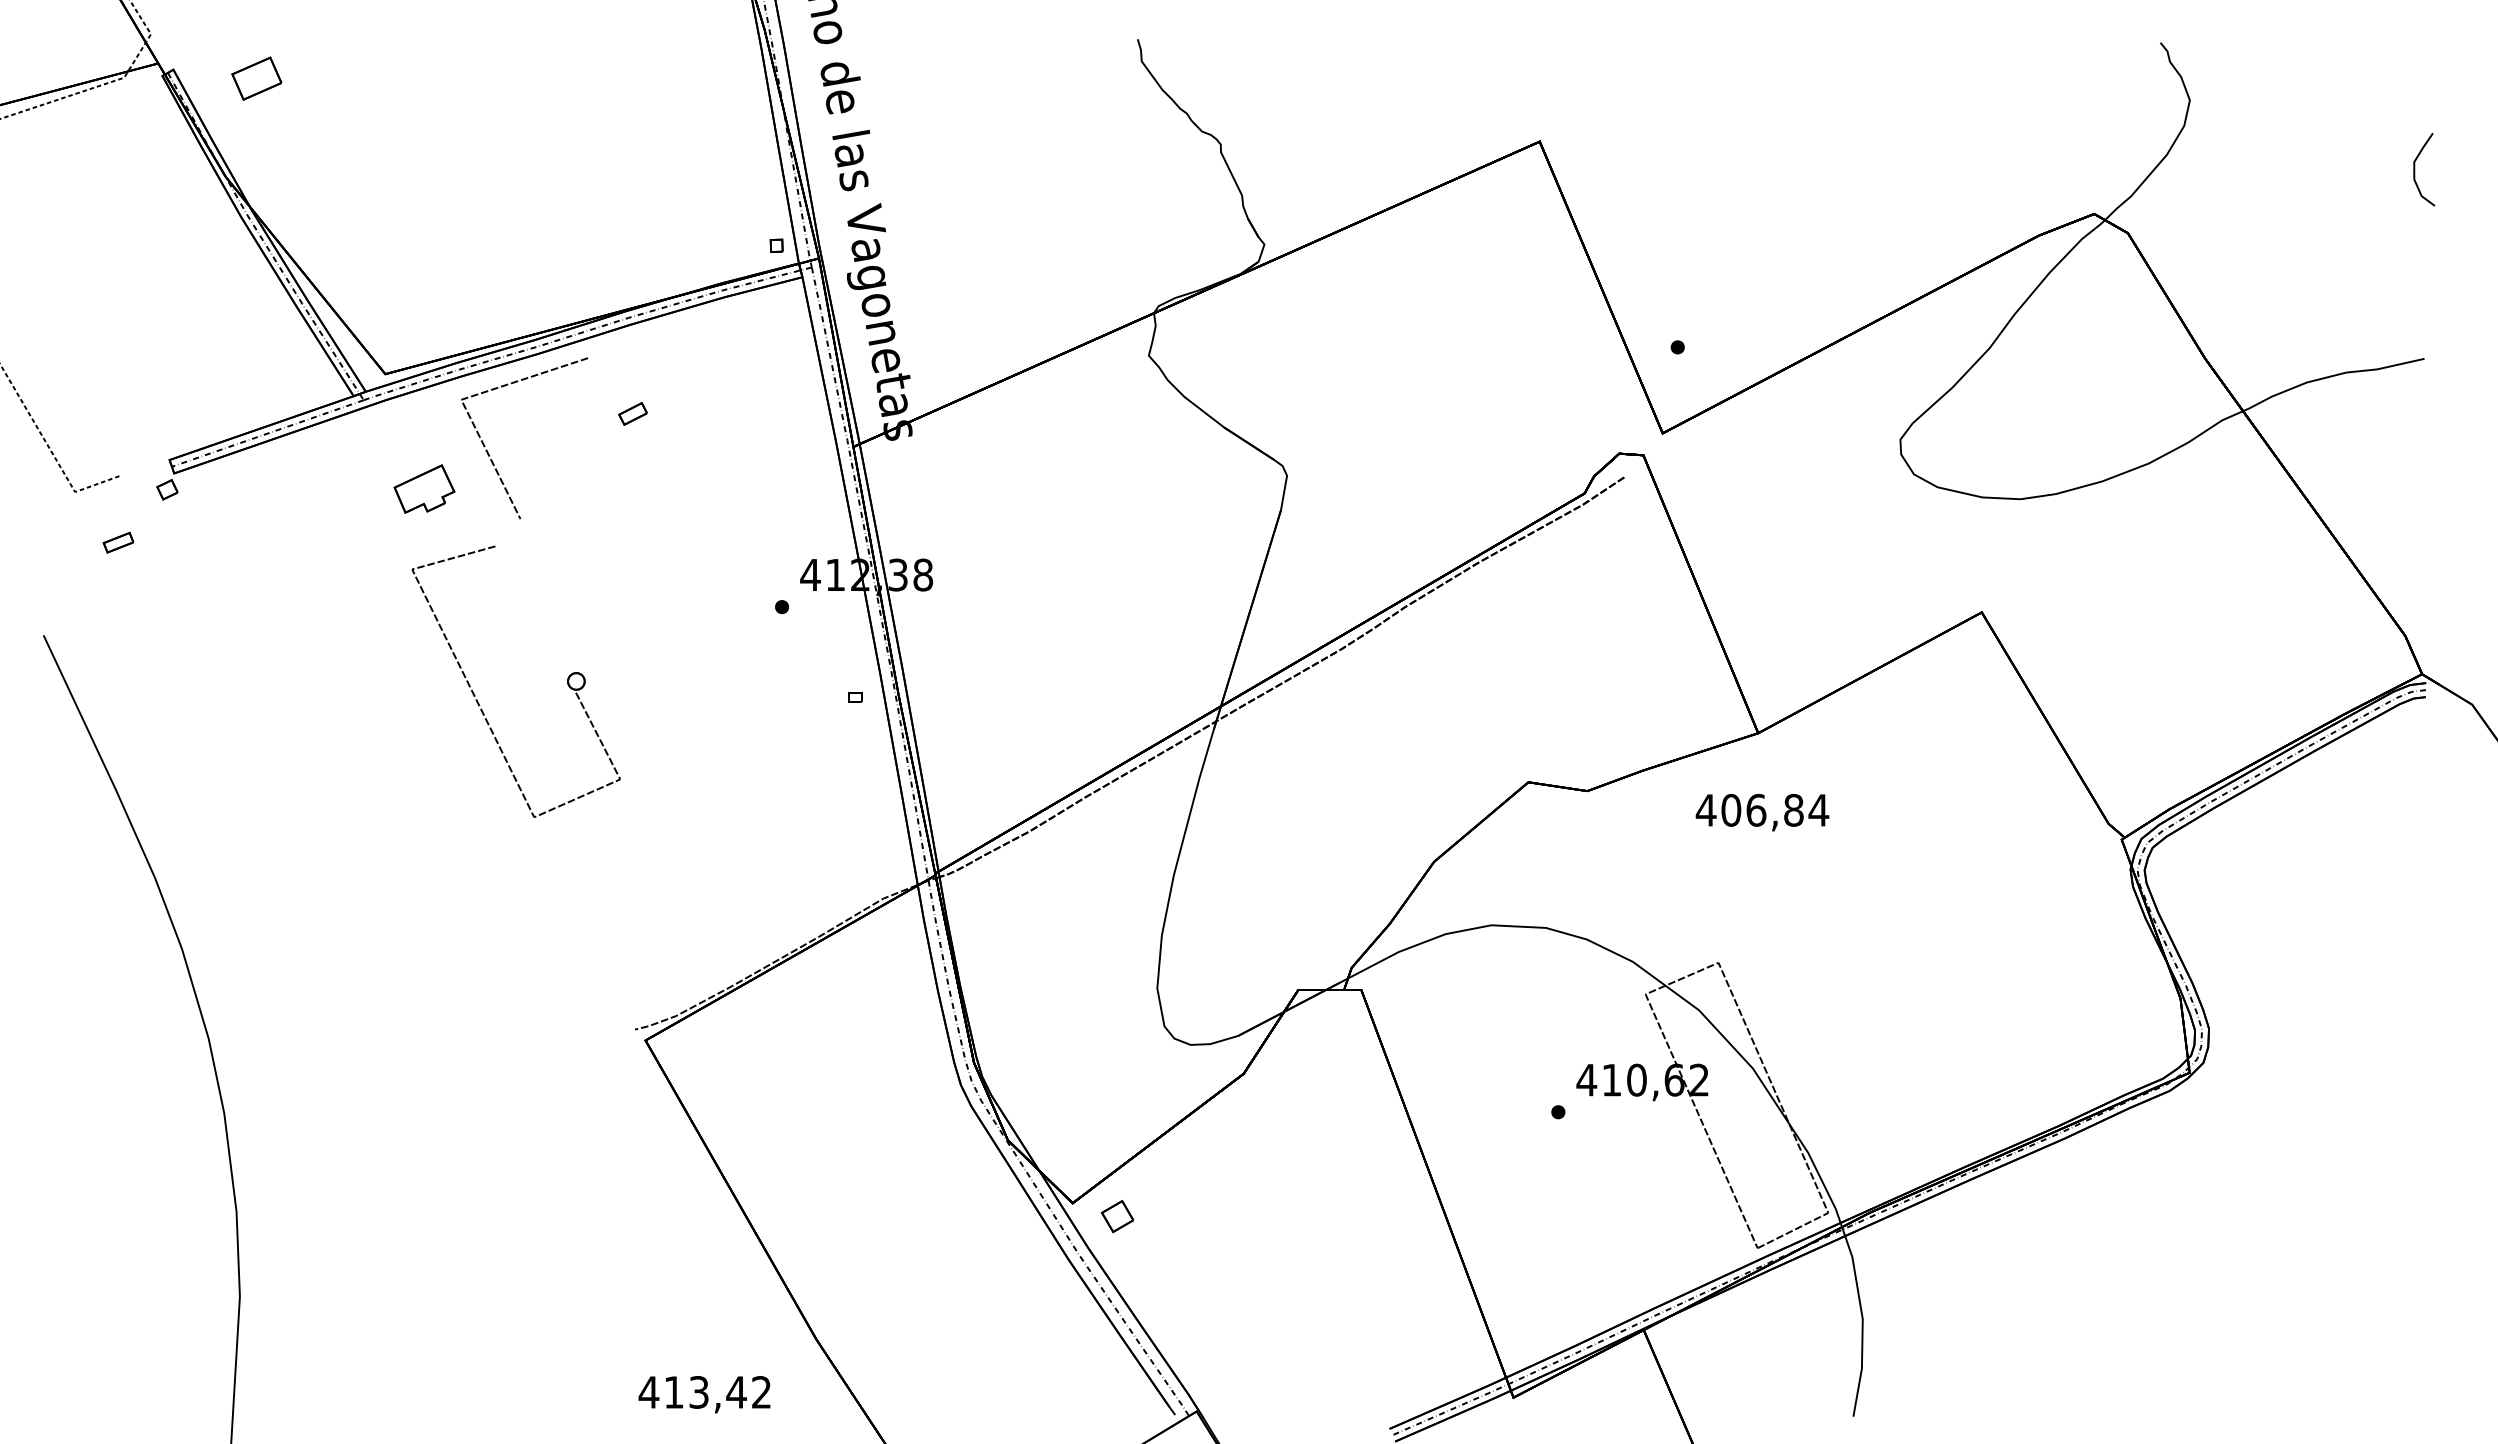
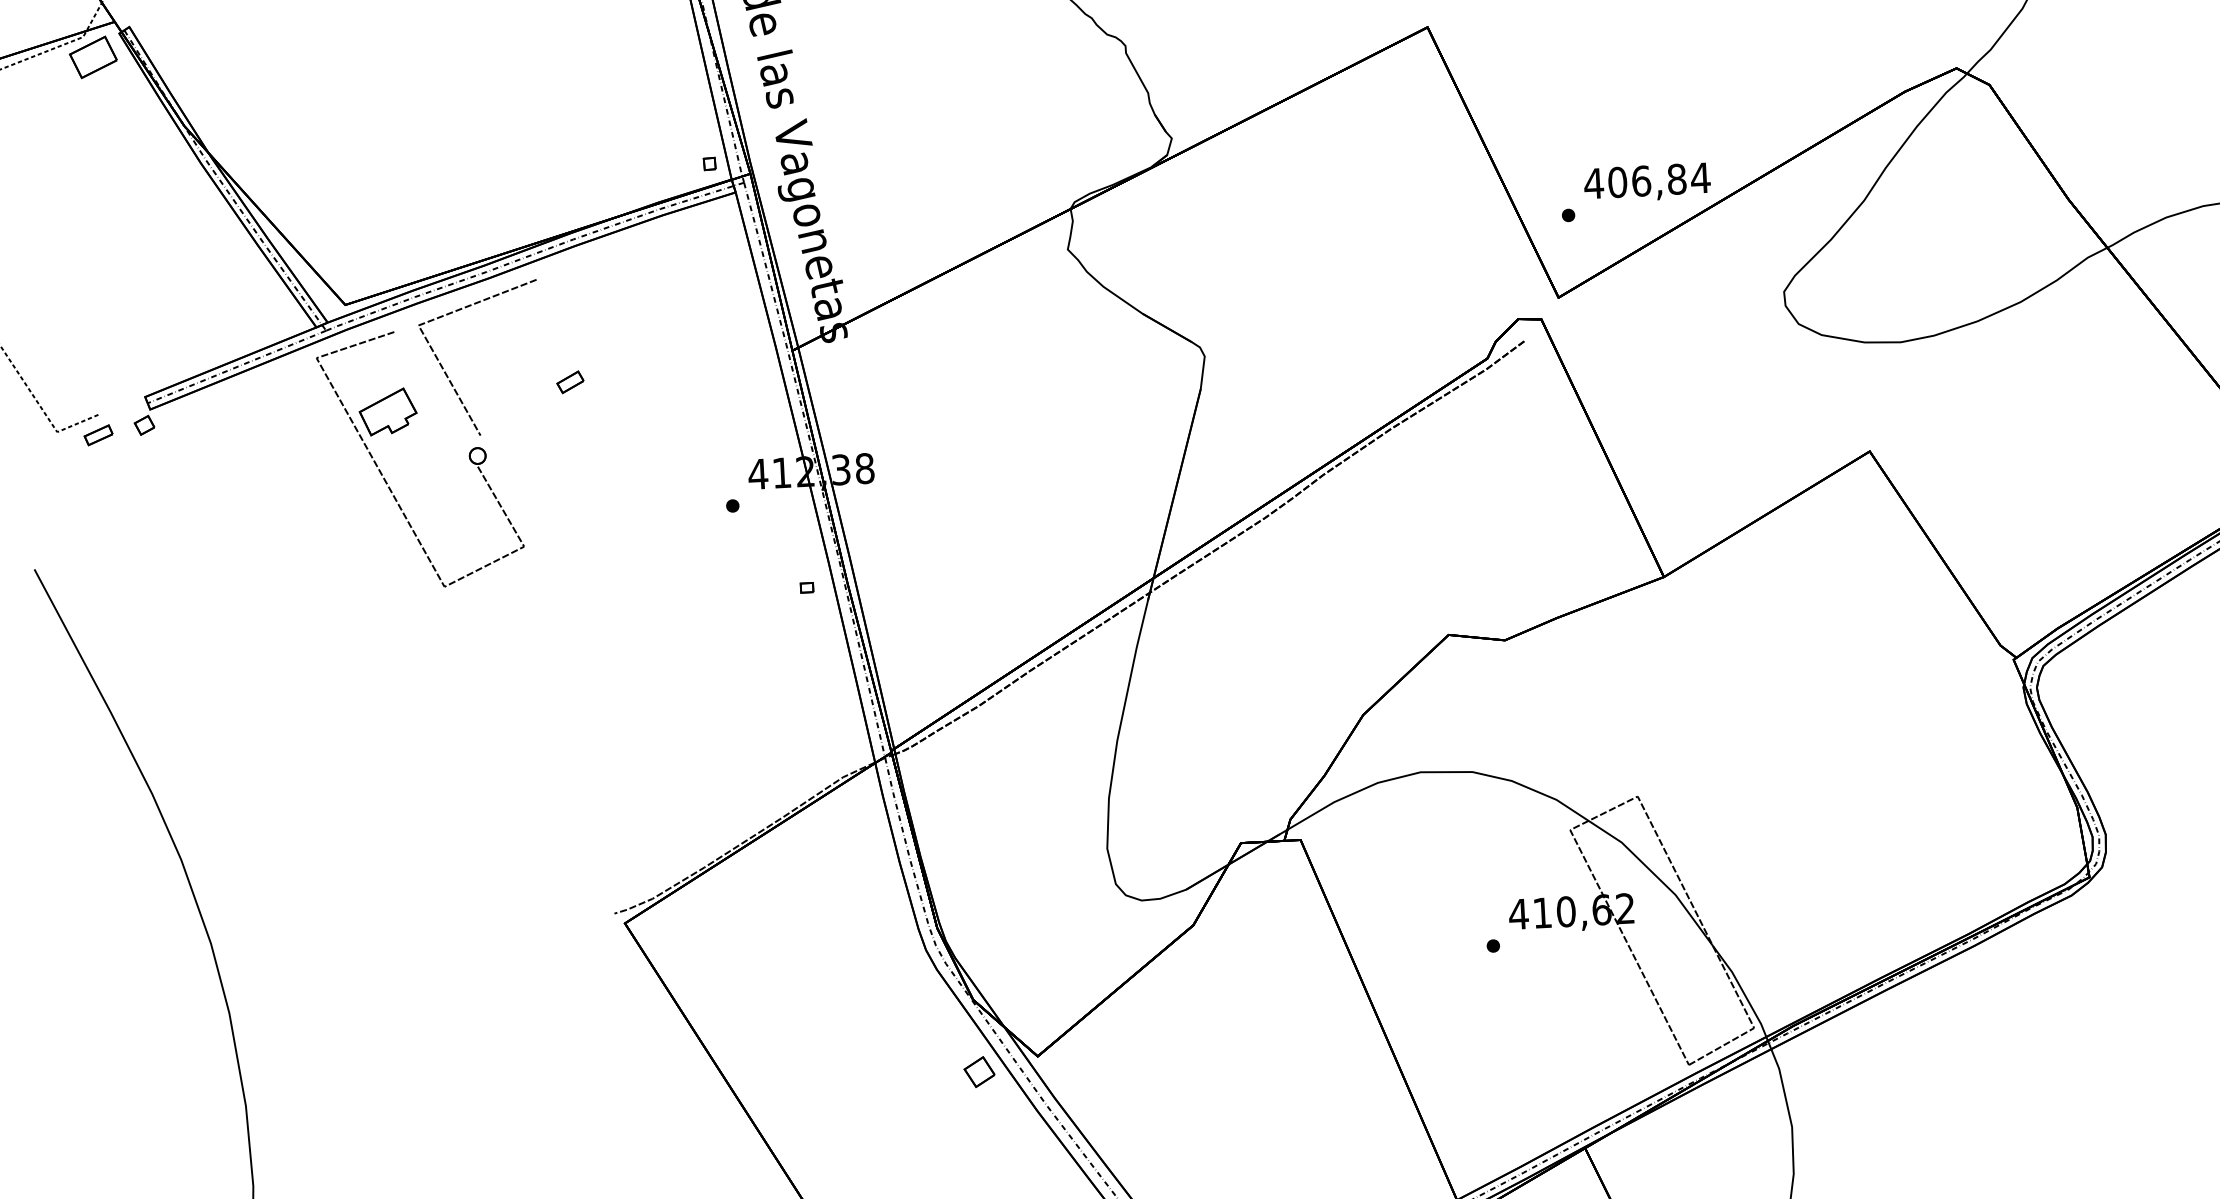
part: (256, 78) -> (93, 57), moved
part: (632, 413) -> (569, 381), moved
part: (118, 542) -> (98, 435), moved
part: (477, 699) -> (384, 478), moved
text: (1762, 812) -> (1647, 182), moved
part: (1116, 1216) -> (978, 1072), moved

